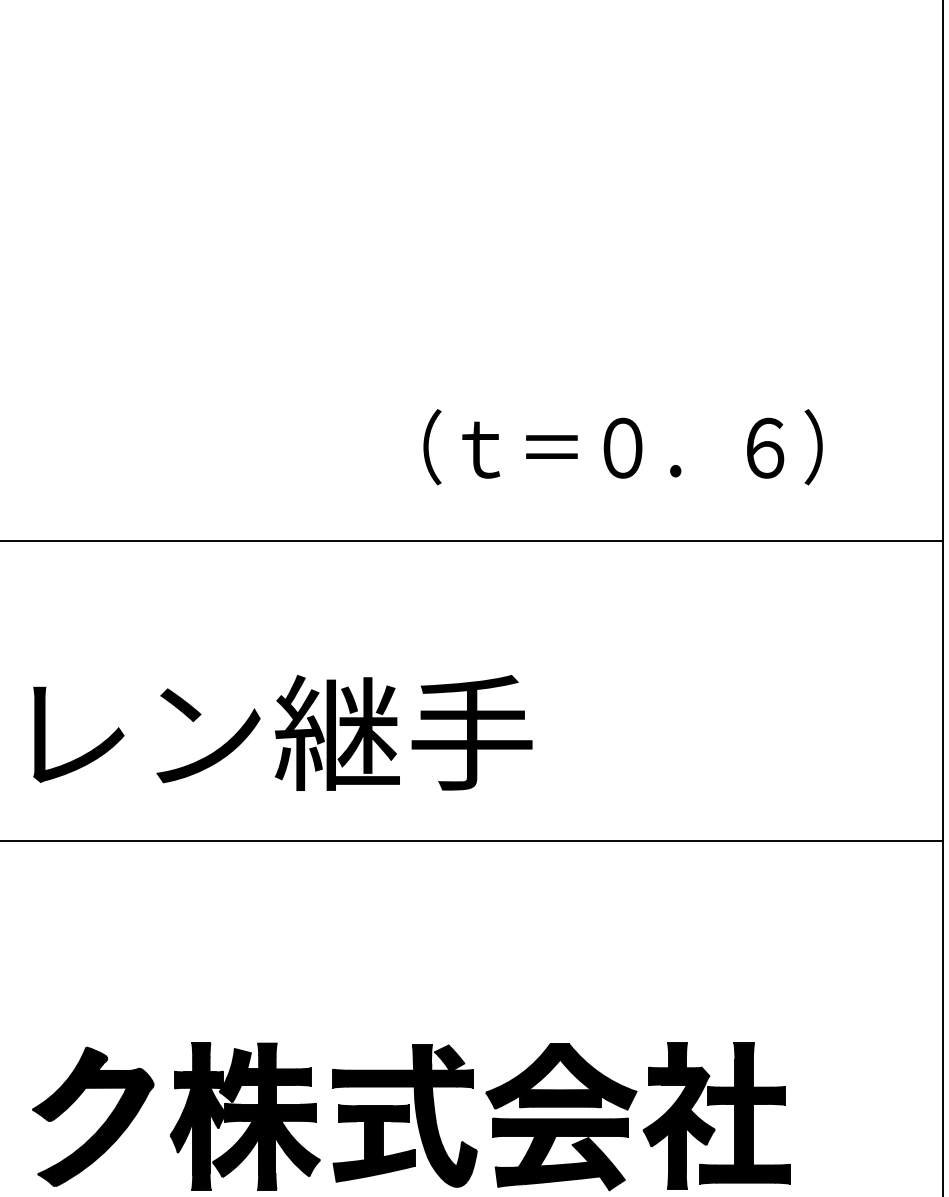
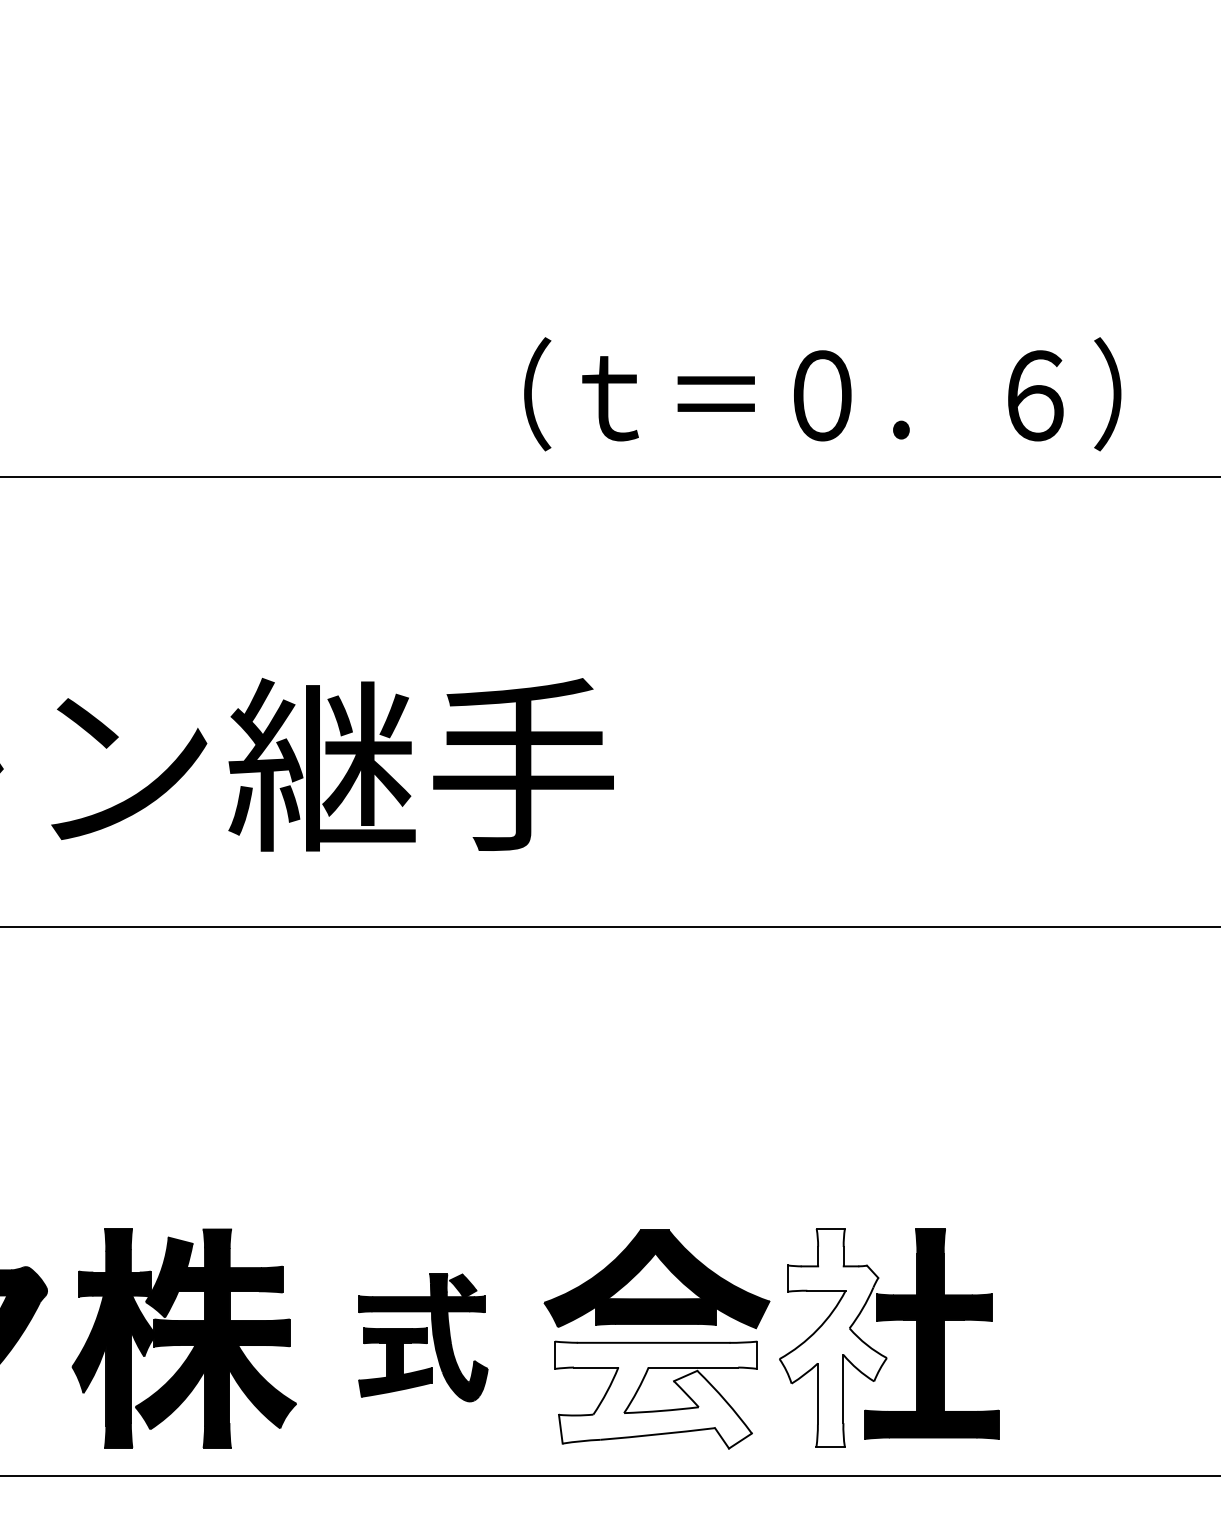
text: (622, 447) -> (821, 394), moved
part: (404, 1115) -> (422, 1337), size x0.6
fill: (679, 1116) -> (833, 1338), removed
fill: (560, 1154) -> (655, 1395), removed

